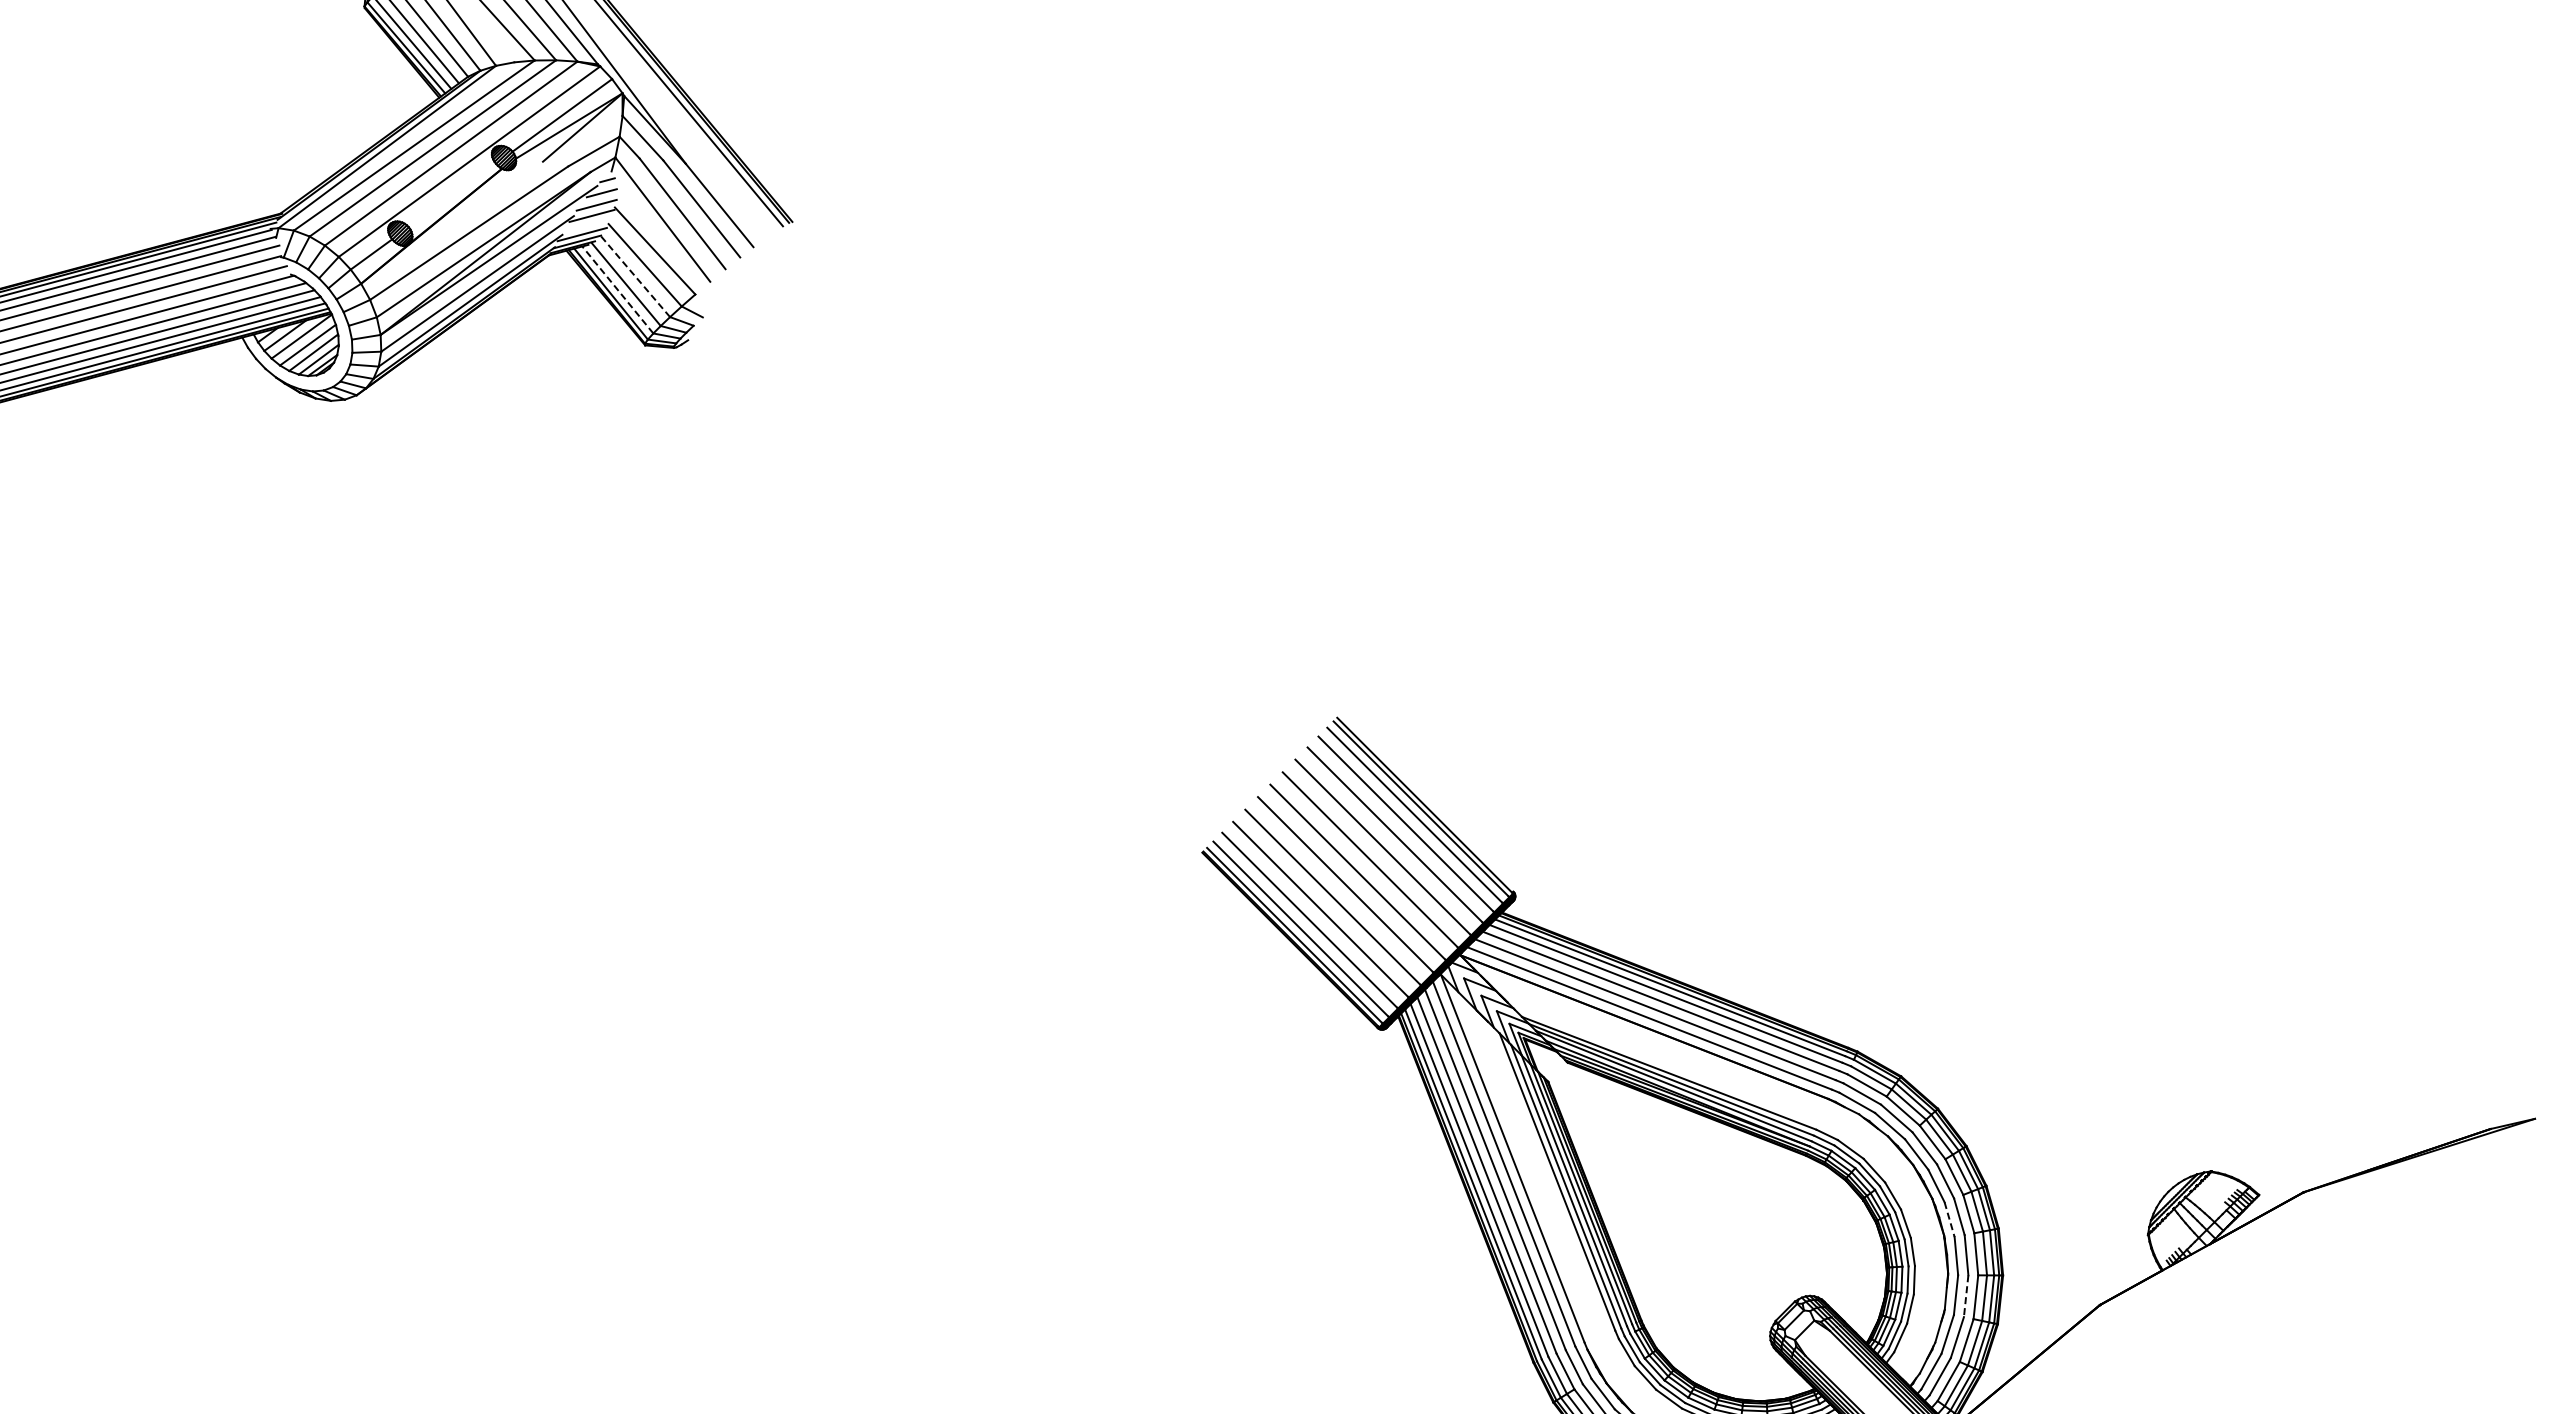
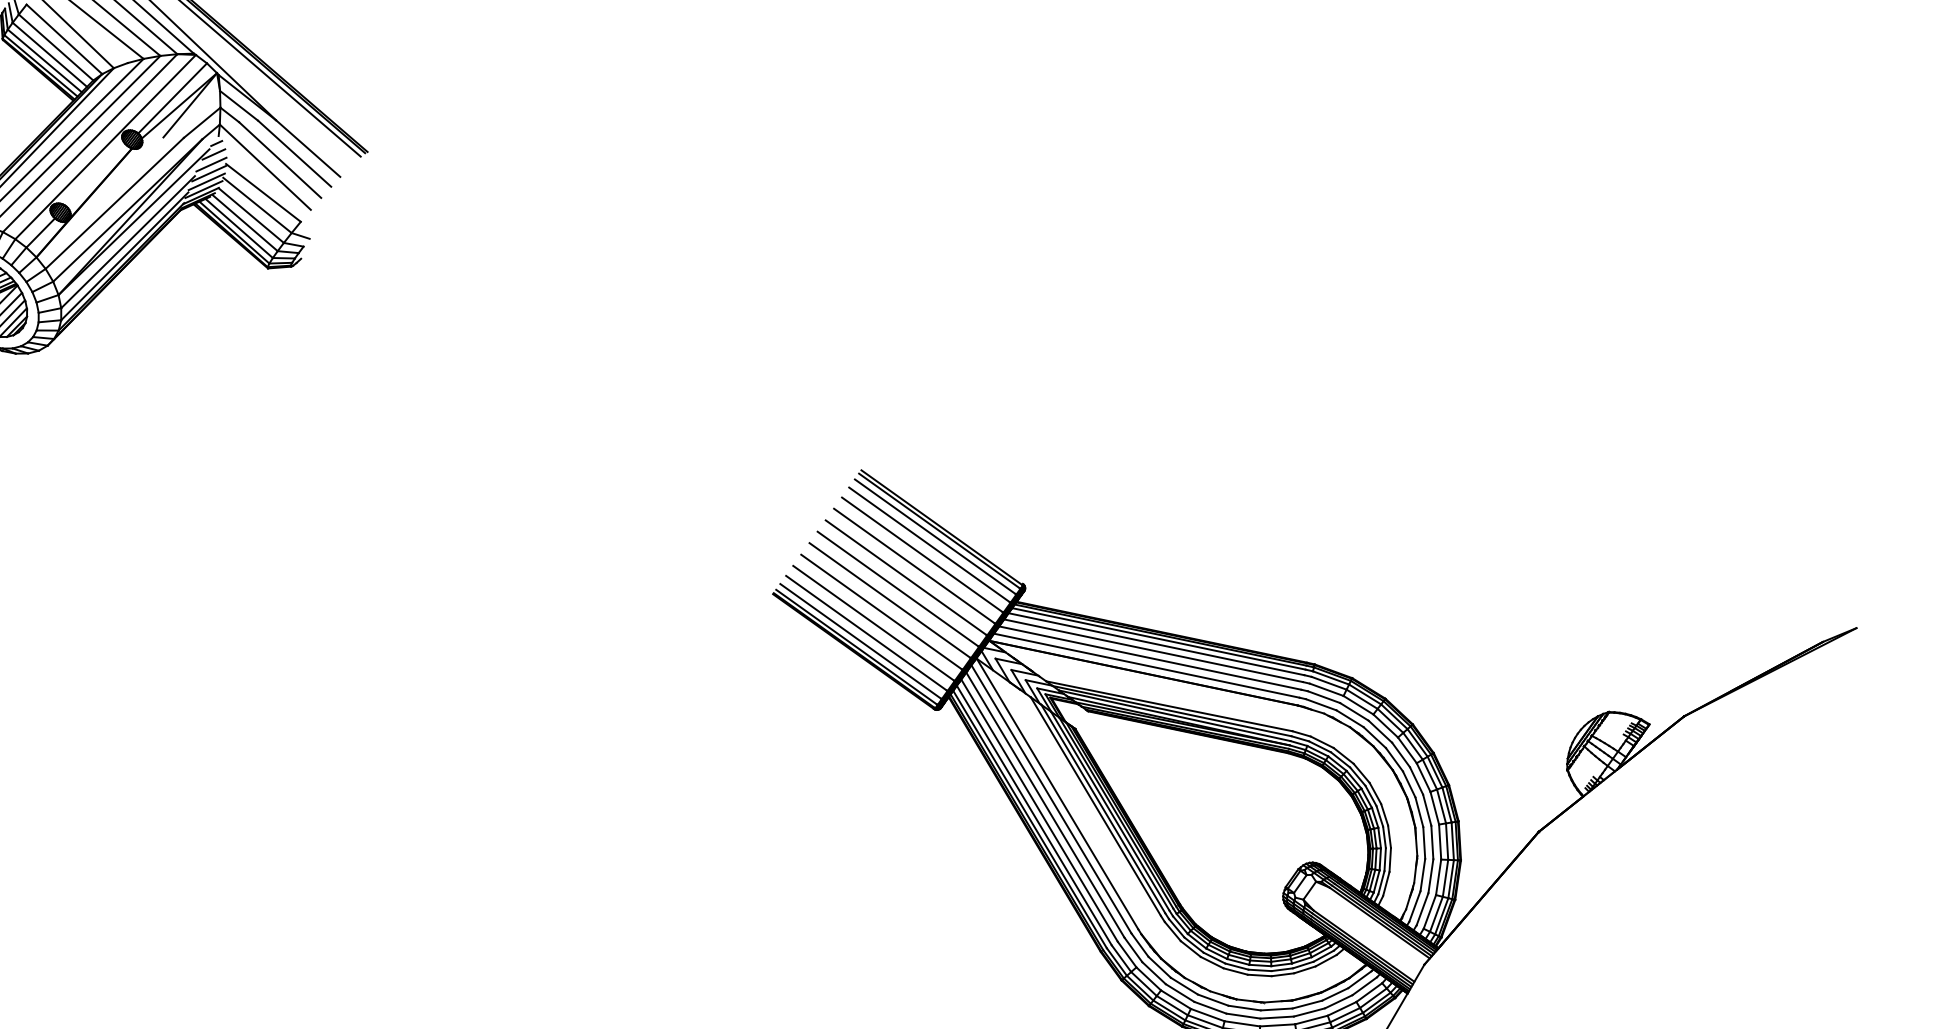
line: (587, 225) -> (206, 181), added
line: (635, 276) -> (251, 215), dashed -> solid
line: (617, 289) -> (238, 228), dashed -> solid
line: (1949, 1220) -> (1409, 785), dashed -> solid
line: (1966, 1296) -> (1432, 842), dashed -> solid

